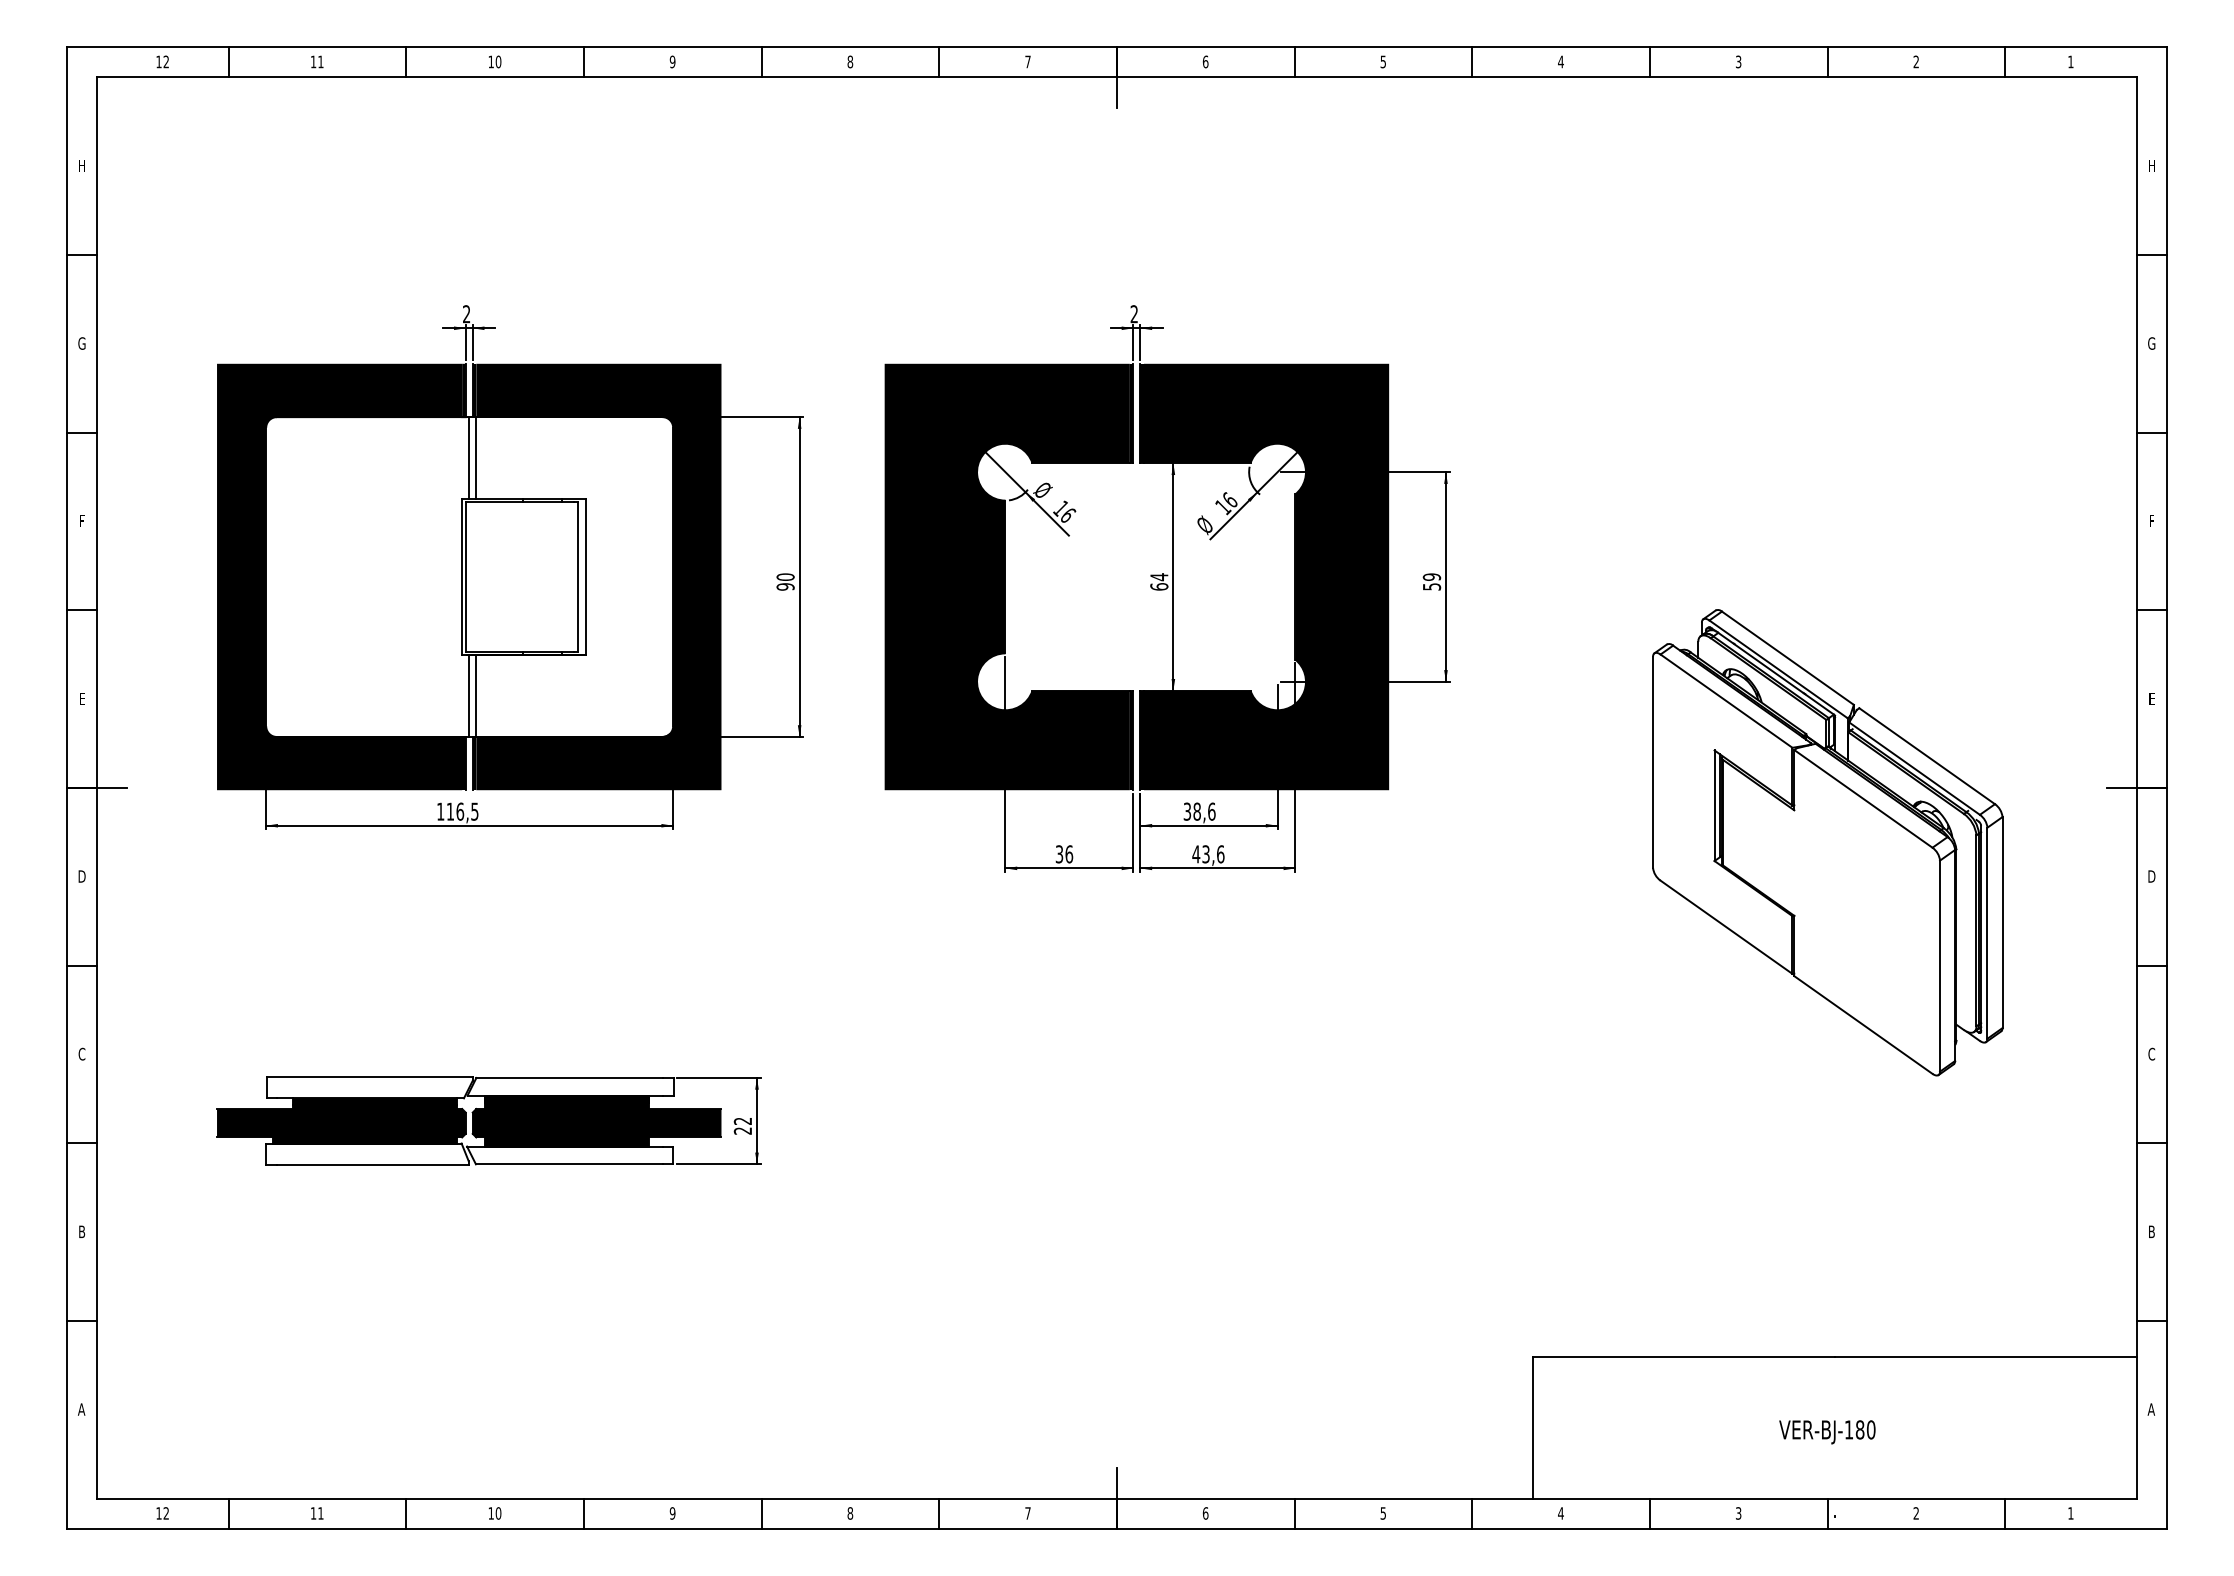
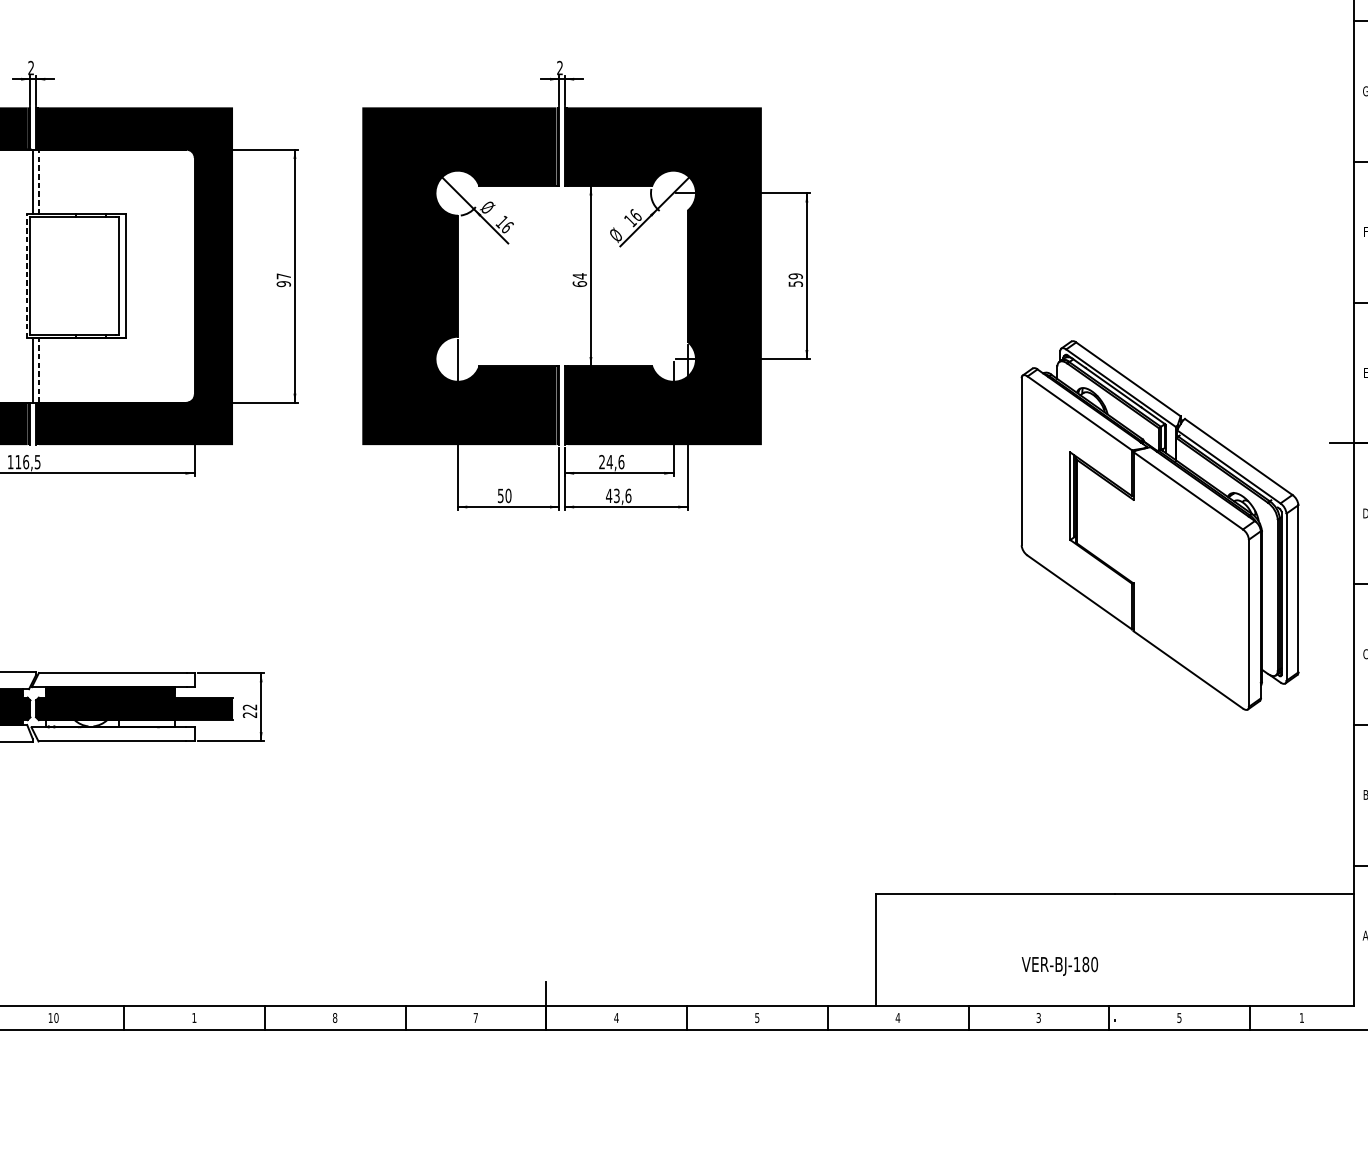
line: (475, 458) -> (38, 182), solid -> dashed
line: (461, 576) -> (27, 275), solid -> dashed
text: (785, 576) -> (283, 275), 90 -> 97
line: (475, 696) -> (38, 370), solid -> dashed
text: (1192, 811) -> (606, 461), 38,6 -> 24,6
part: (1827, 842) -> (1159, 525), moved
text: (1064, 854) -> (504, 496), 36 -> 50
fill: (566, 1141) -> (110, 723), removed
text: (1827, 1432) -> (1060, 966), moved
text: (672, 1513) -> (194, 1018), 9 -> 1
text: (1205, 1513) -> (616, 1018), 6 -> 4
text: (1915, 1513) -> (1178, 1018), 2 -> 5

